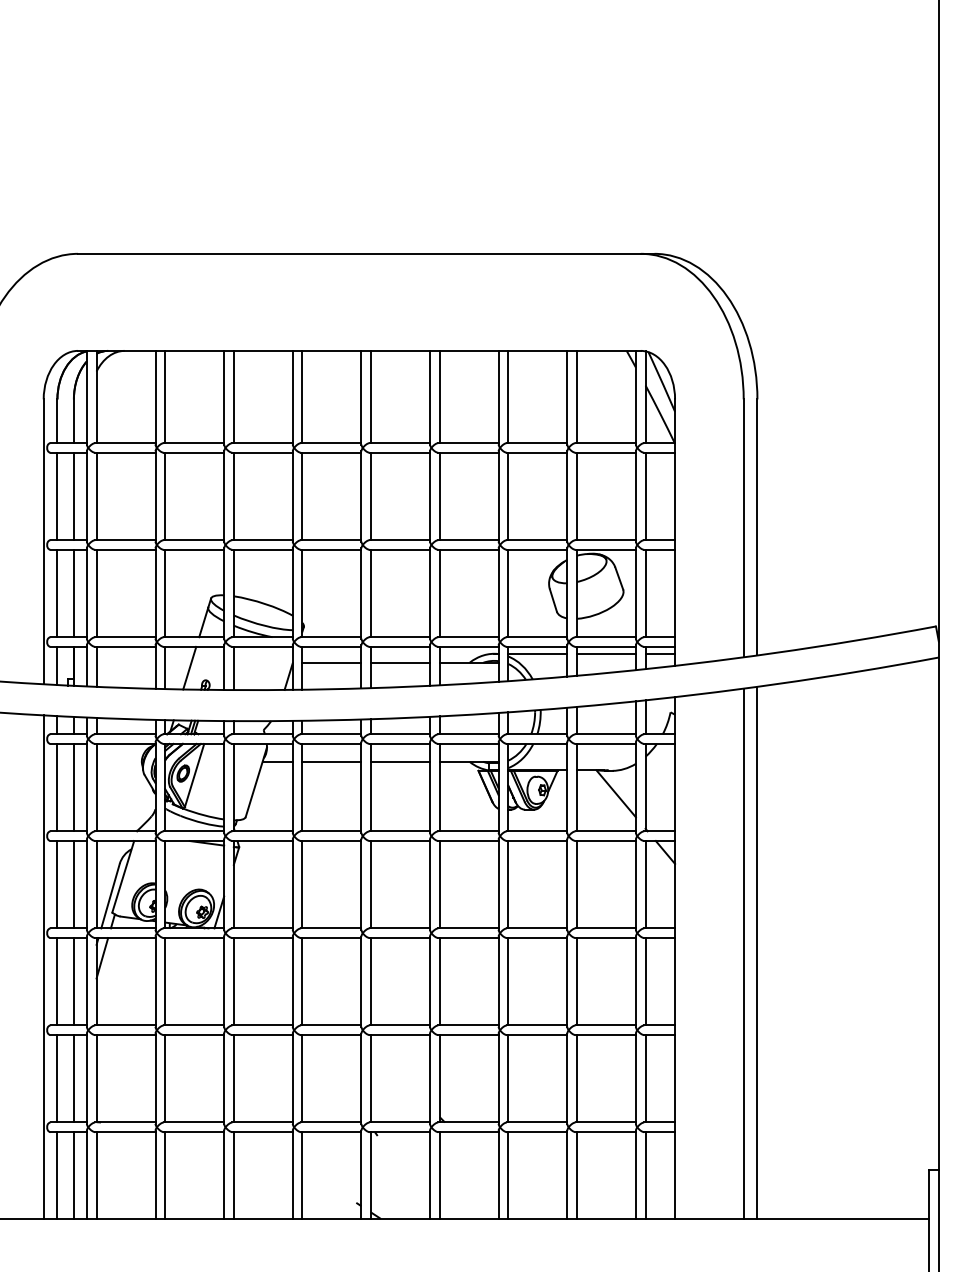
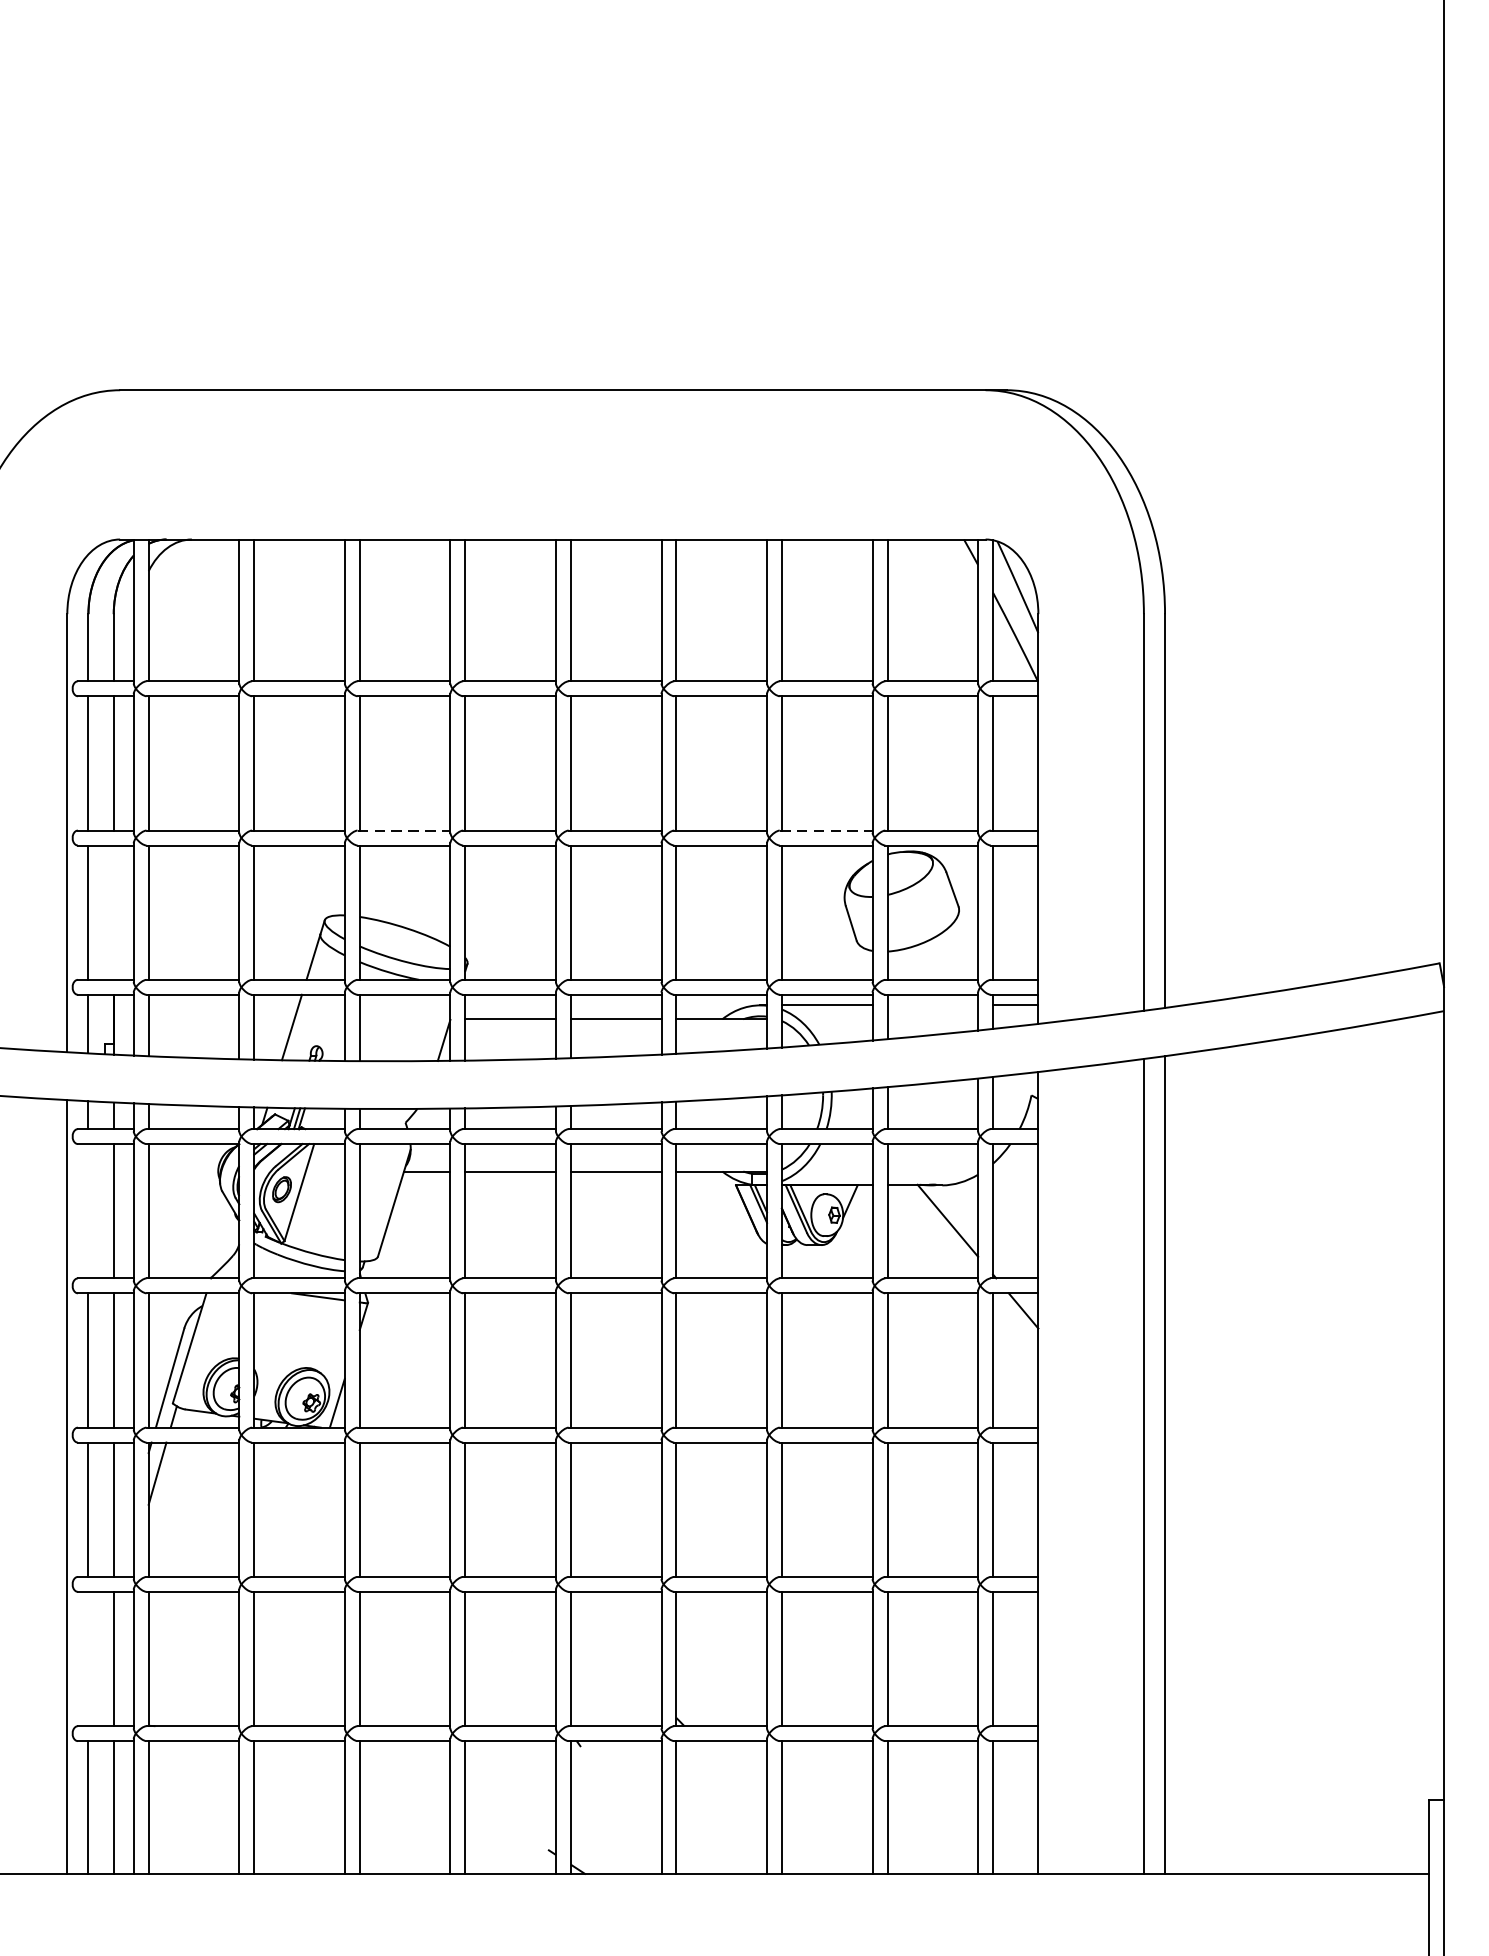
line: (263, 540) -> (405, 831), solid -> dashed
line: (537, 540) -> (826, 831), solid -> dashed
line: (73, 593) -> (113, 912), removed
line: (605, 653) -> (931, 1004), removed
line: (57, 787) -> (88, 1211), removed
line: (57, 1078) -> (88, 1658), removed

